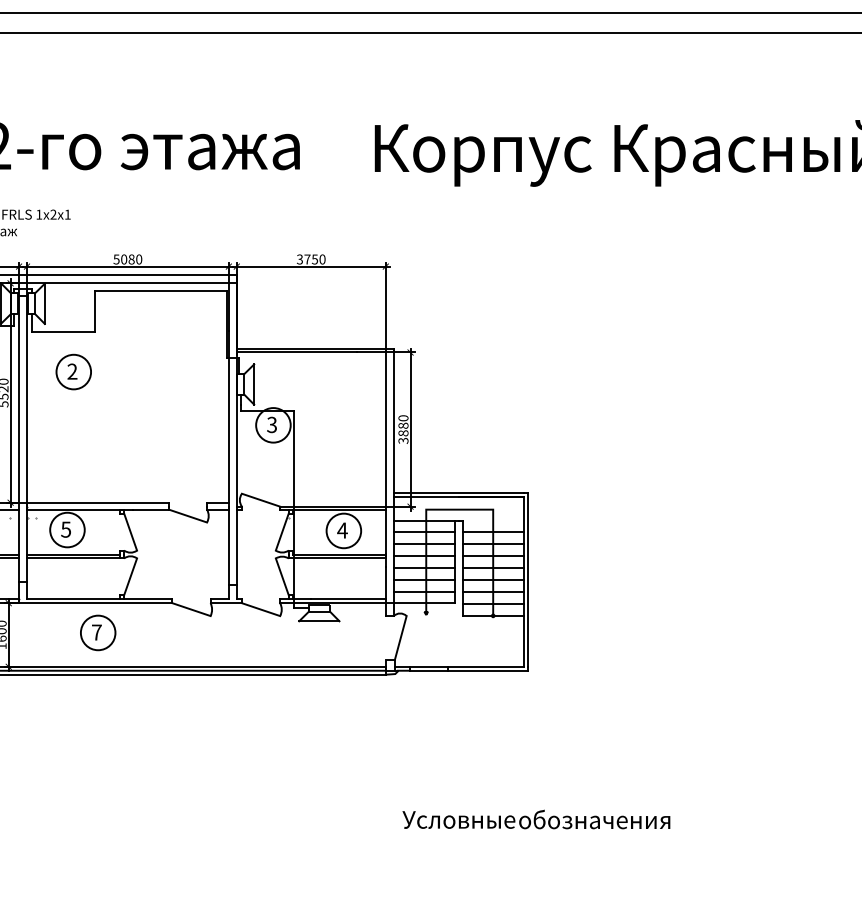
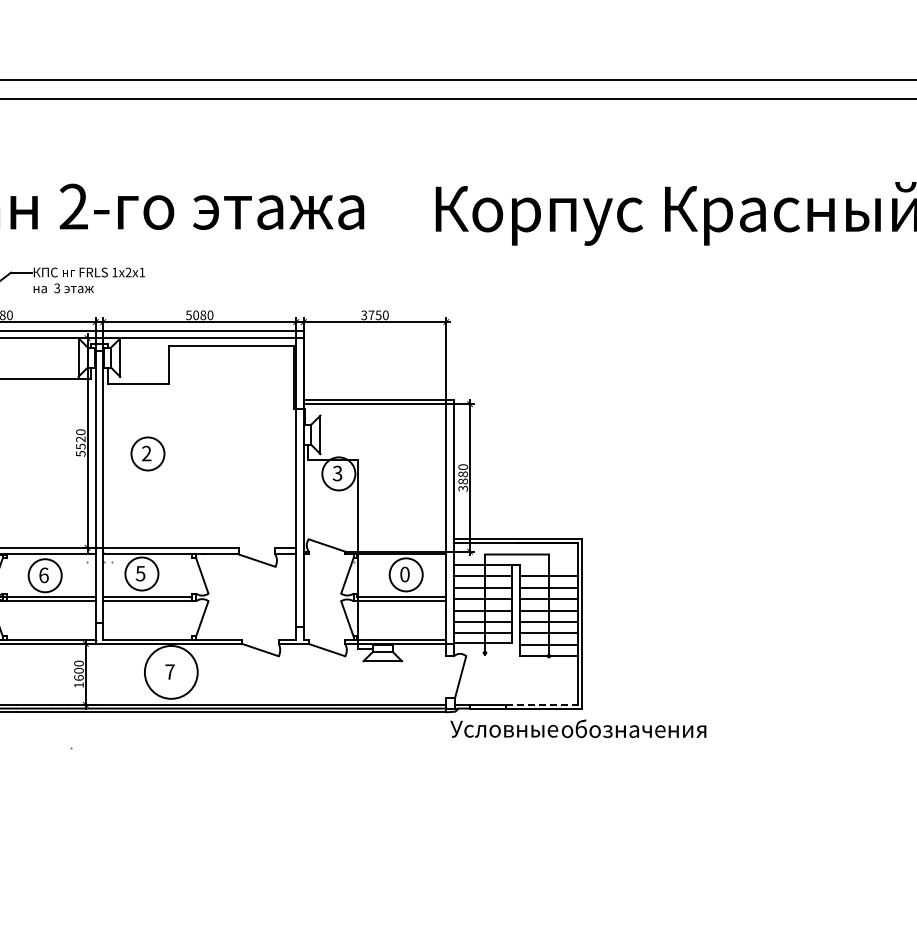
part: (73, 371) -> (147, 453), moved
text: (342, 530) -> (404, 574), 4 -> 0
circle: (97, 632) -> (170, 671), size x1.6
line: (486, 666) -> (542, 704), solid -> dashed
text: (536, 819) -> (578, 728), moved

